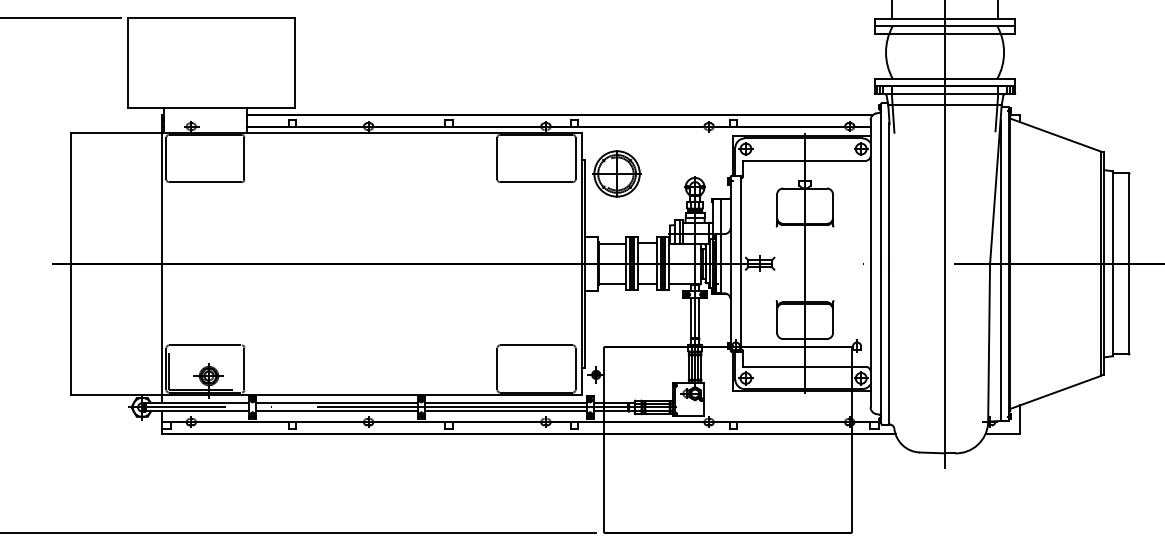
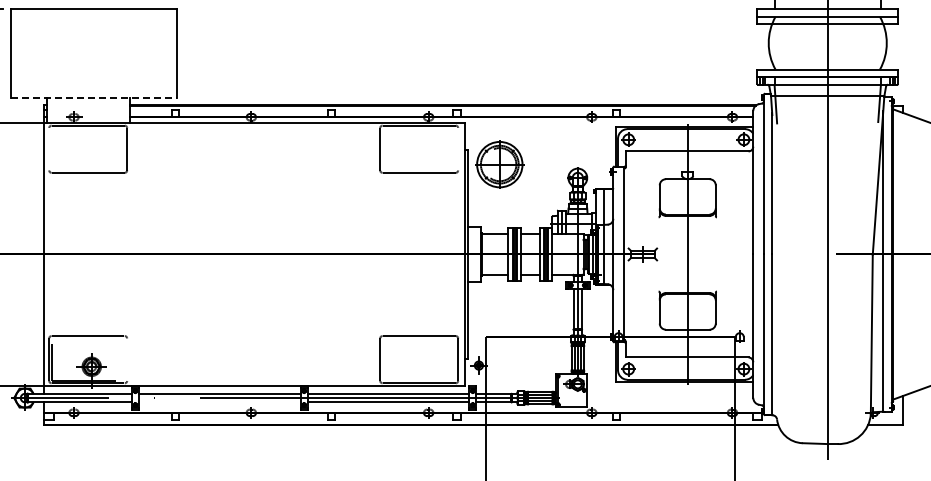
line: (211, 107) -> (94, 98), solid -> dashed
line: (166, 158) -> (49, 149), removed
line: (575, 158) -> (458, 149), removed
line: (244, 368) -> (127, 359), removed
line: (336, 411) -> (219, 402), removed

